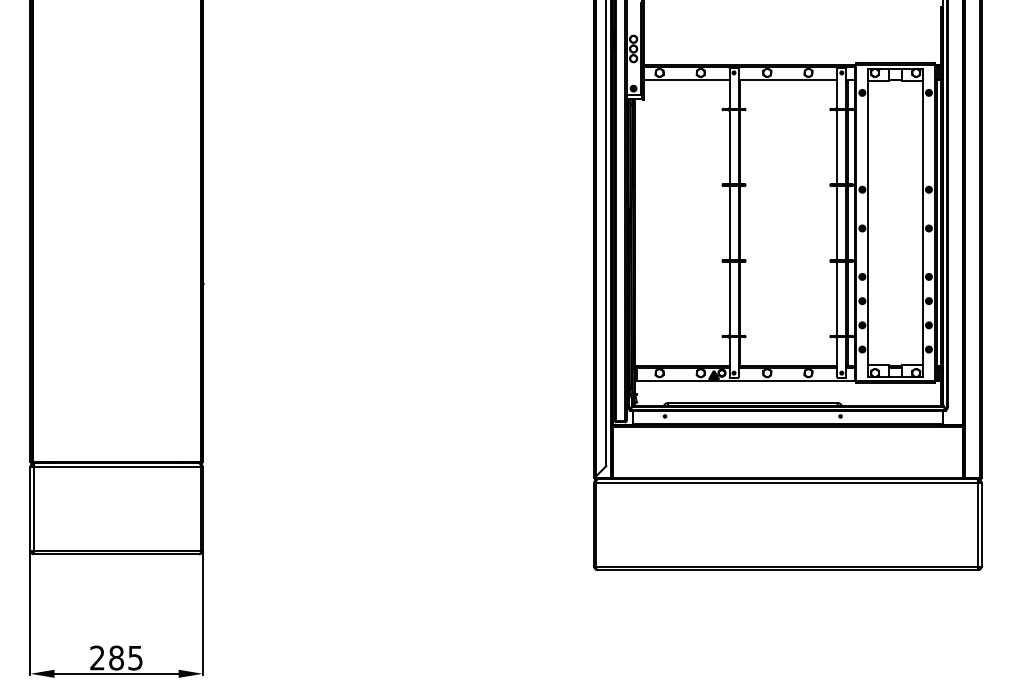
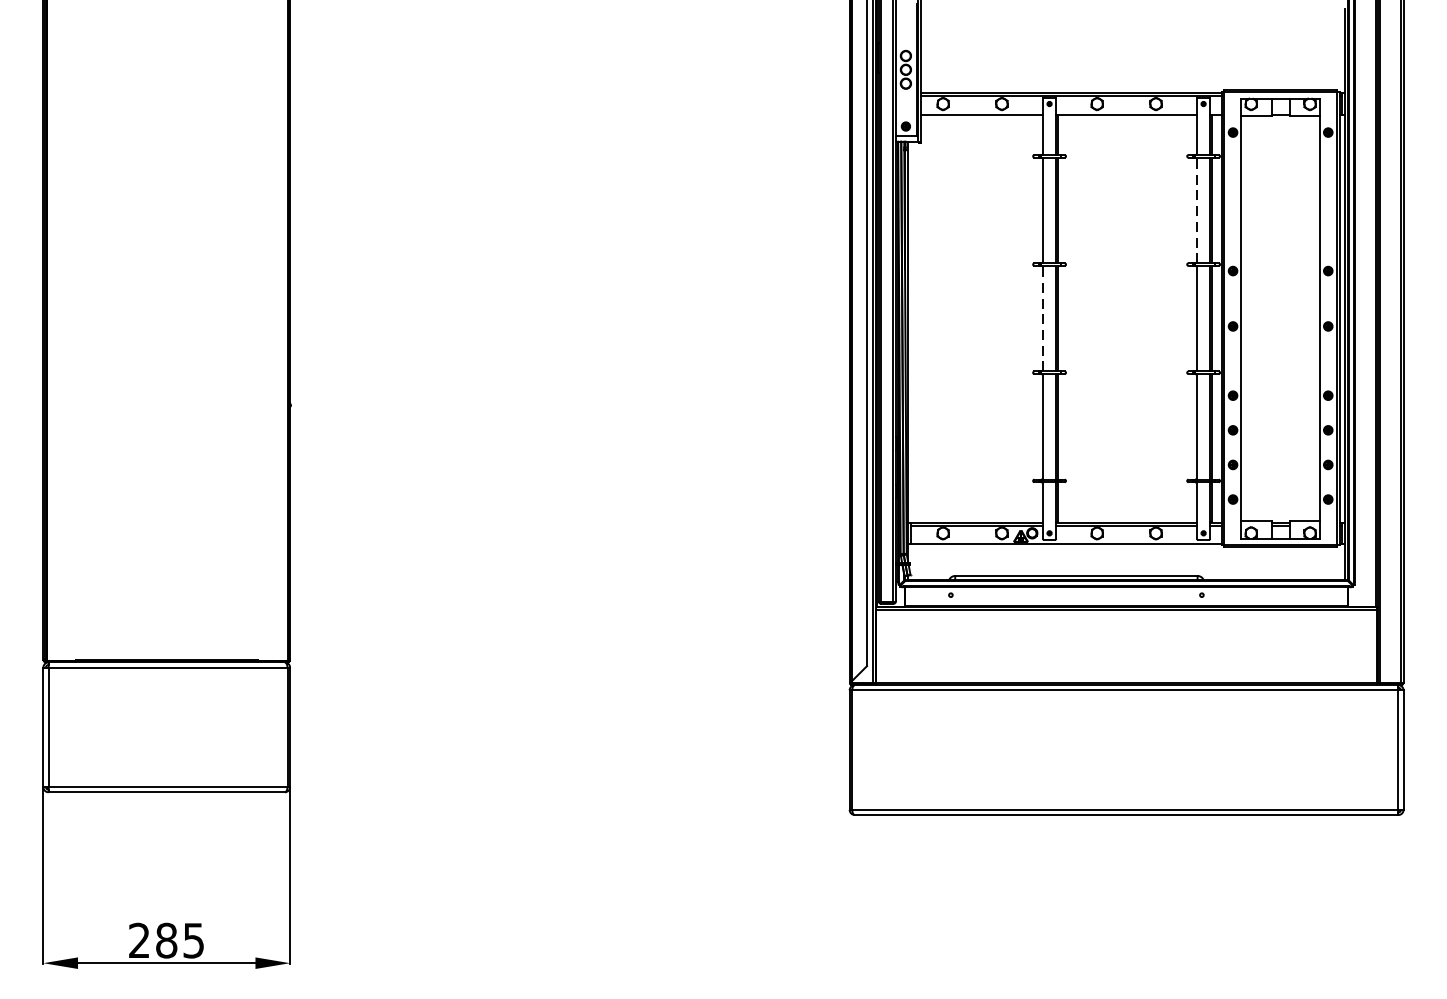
line: (837, 147) -> (1197, 210), solid -> dashed
line: (729, 223) -> (1043, 319), solid -> dashed

